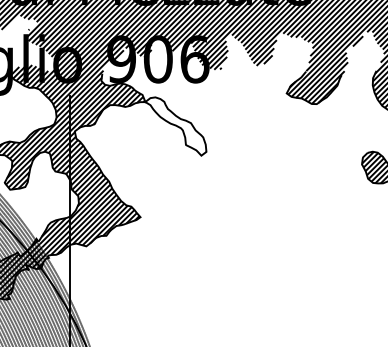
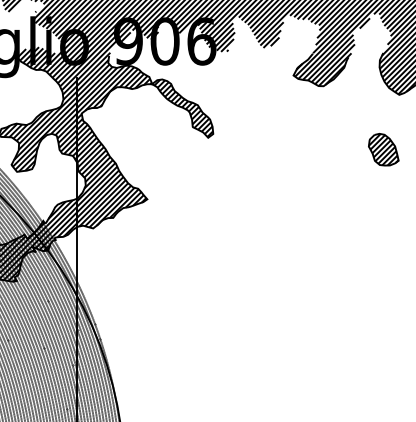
hatch: (176, 125) -> (183, 107), added

